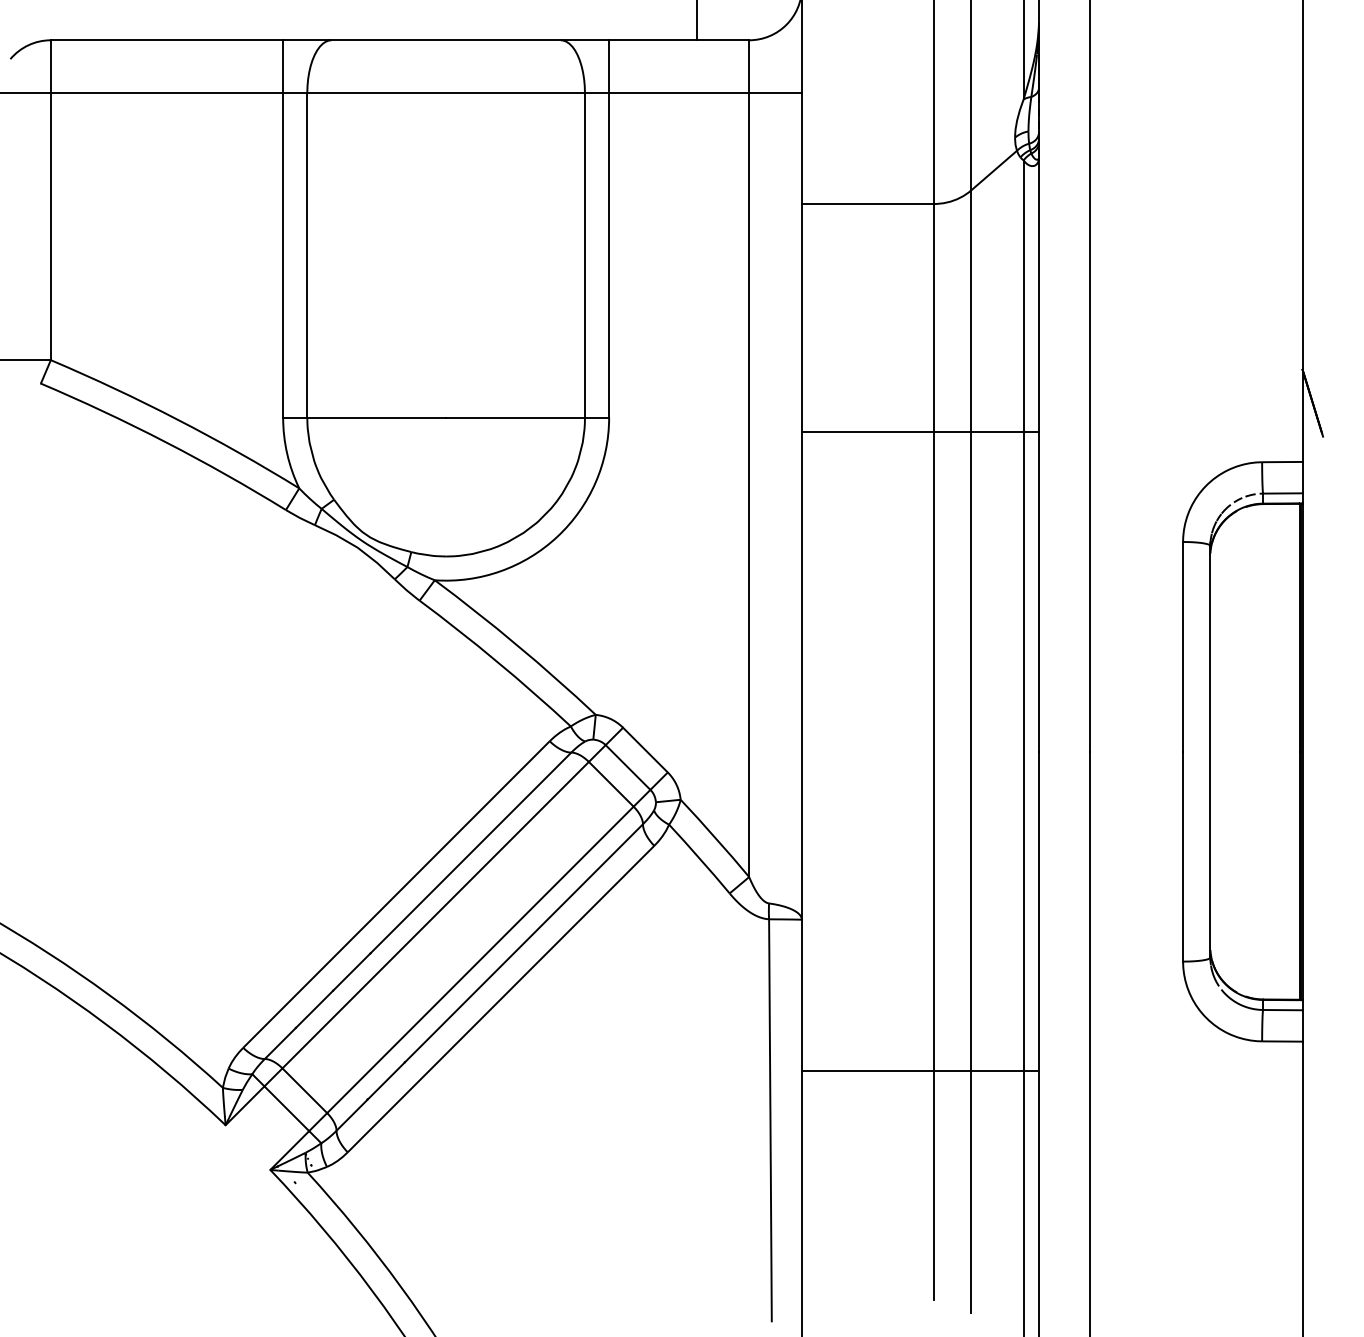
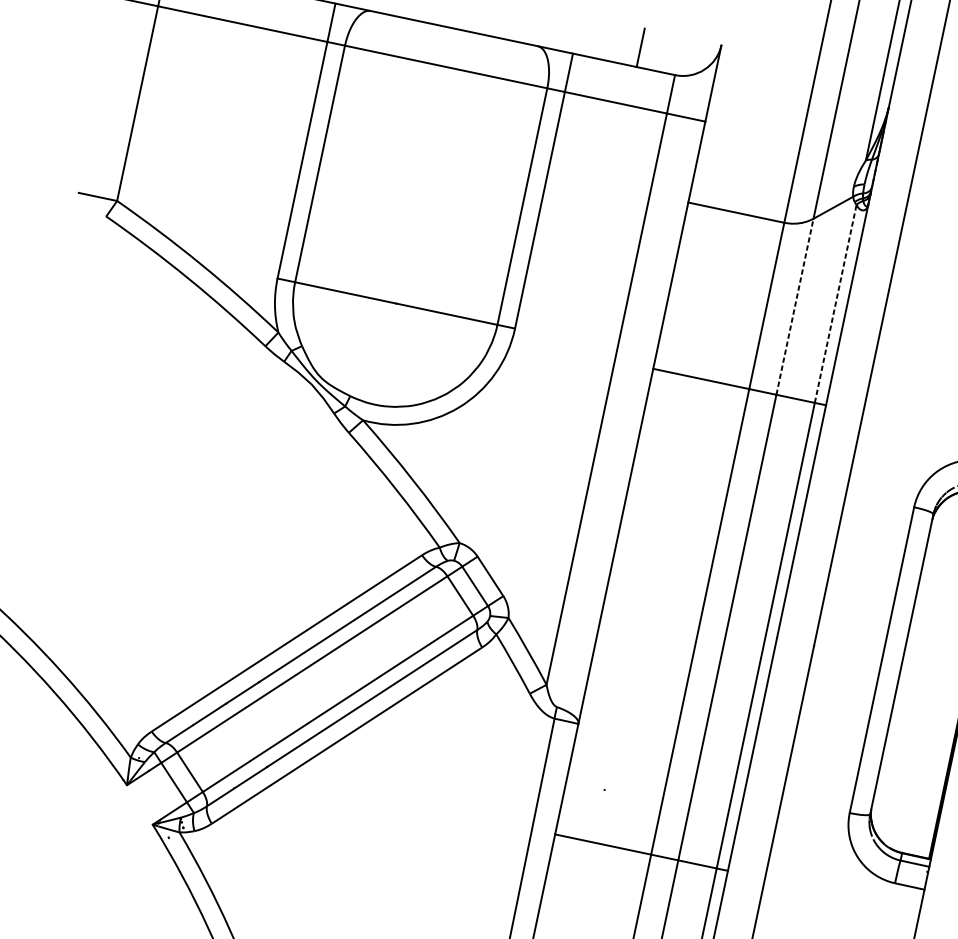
line: (1023, 296) -> (835, 303), solid -> dashed
line: (970, 311) -> (794, 306), solid -> dashed

